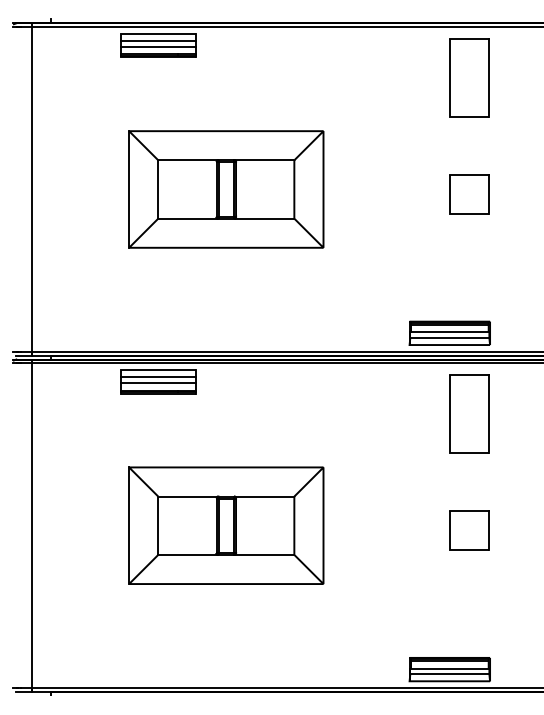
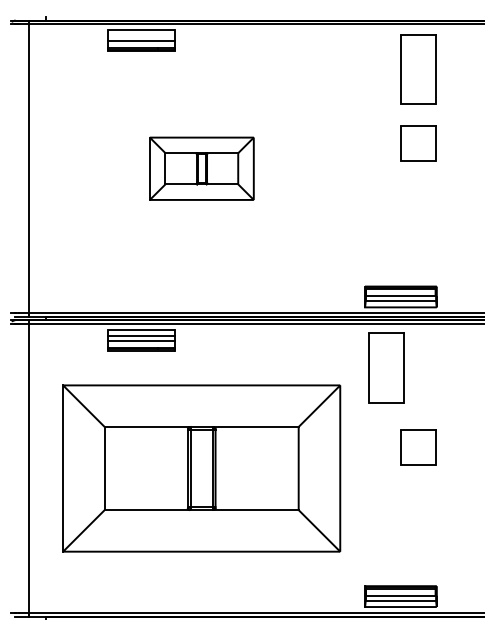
line: (157, 40) -> (140, 36), removed
part: (226, 189) -> (201, 168), size x0.6
part: (469, 194) -> (418, 143), moved
part: (469, 413) -> (386, 367), moved
part: (226, 525) -> (201, 468), size x1.6
part: (469, 530) -> (418, 447), moved

